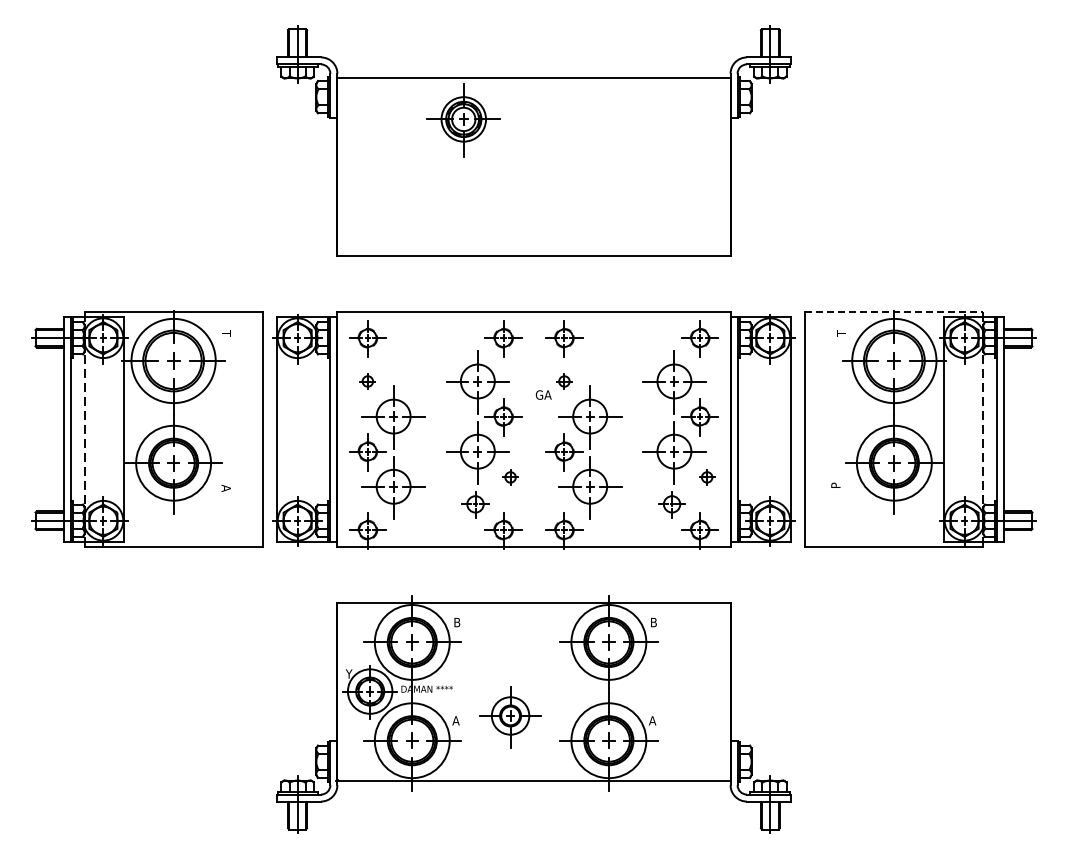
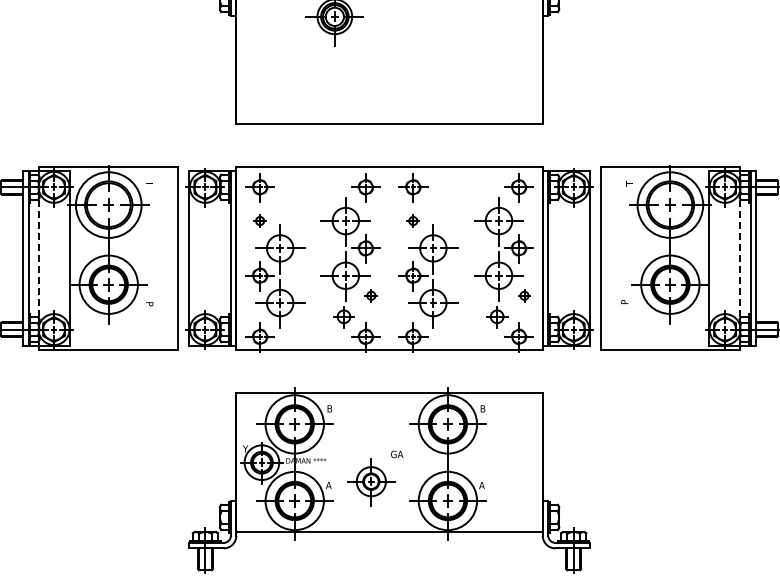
line: (894, 312) -> (670, 167), dashed -> solid
text: (543, 394) -> (396, 454), moved
text: (225, 487) -> (149, 303), A -> P

